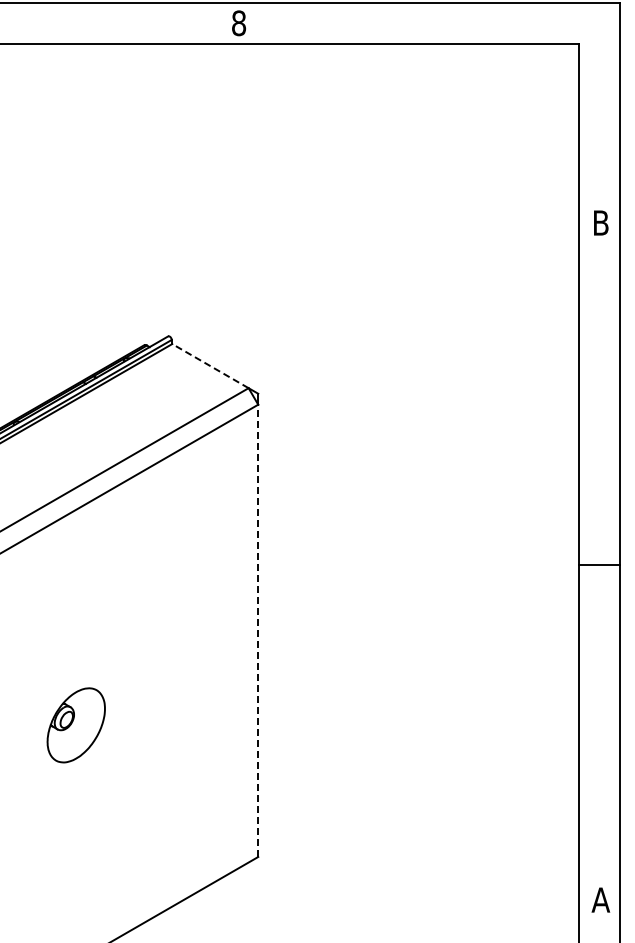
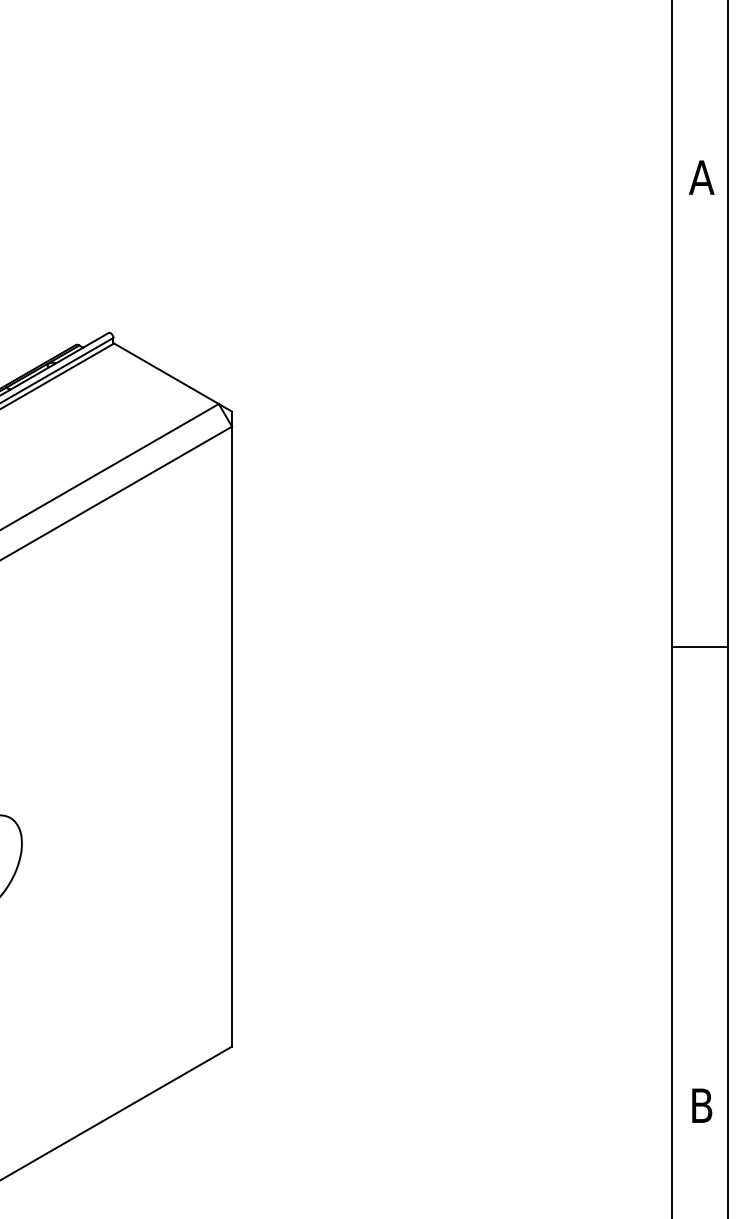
text: (600, 222) -> (701, 176), B -> A
line: (210, 365) -> (166, 372), dashed -> solid
line: (258, 630) -> (232, 736), dashed -> solid
text: (600, 899) -> (701, 1104), A -> B

